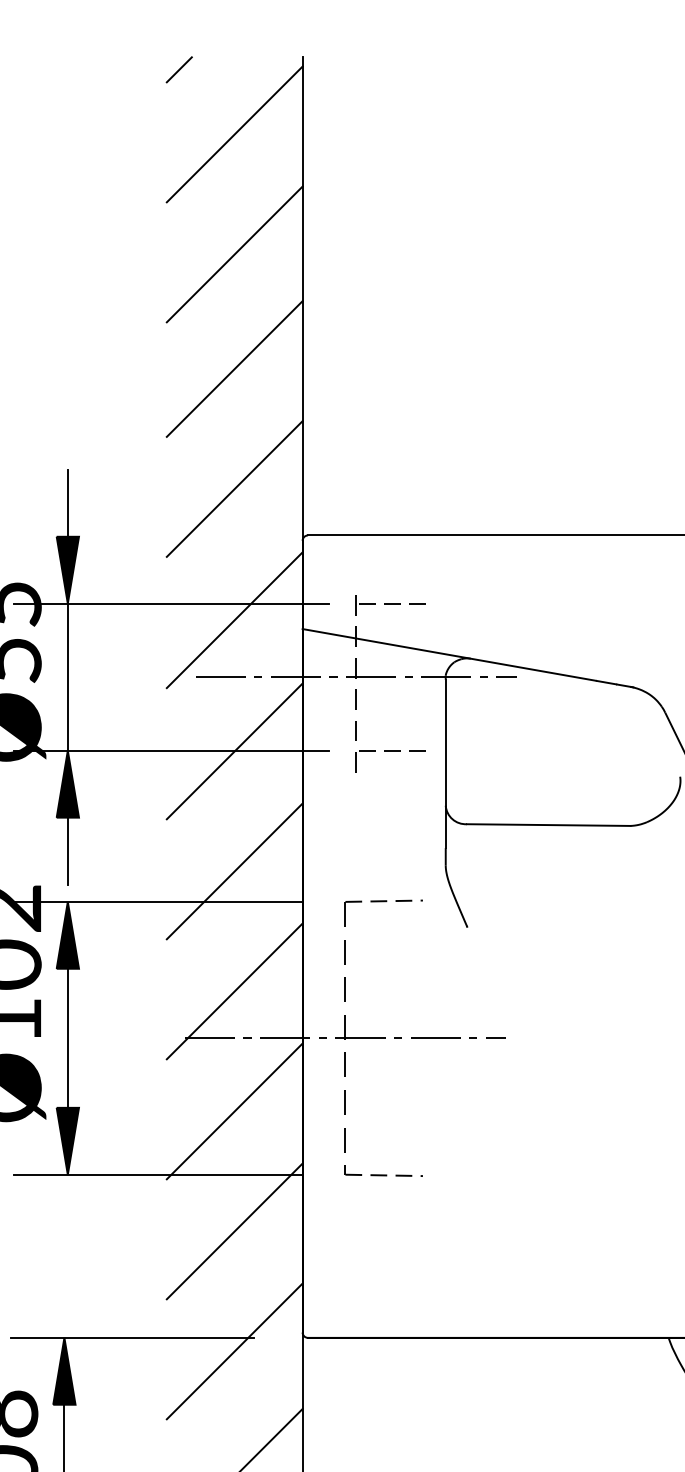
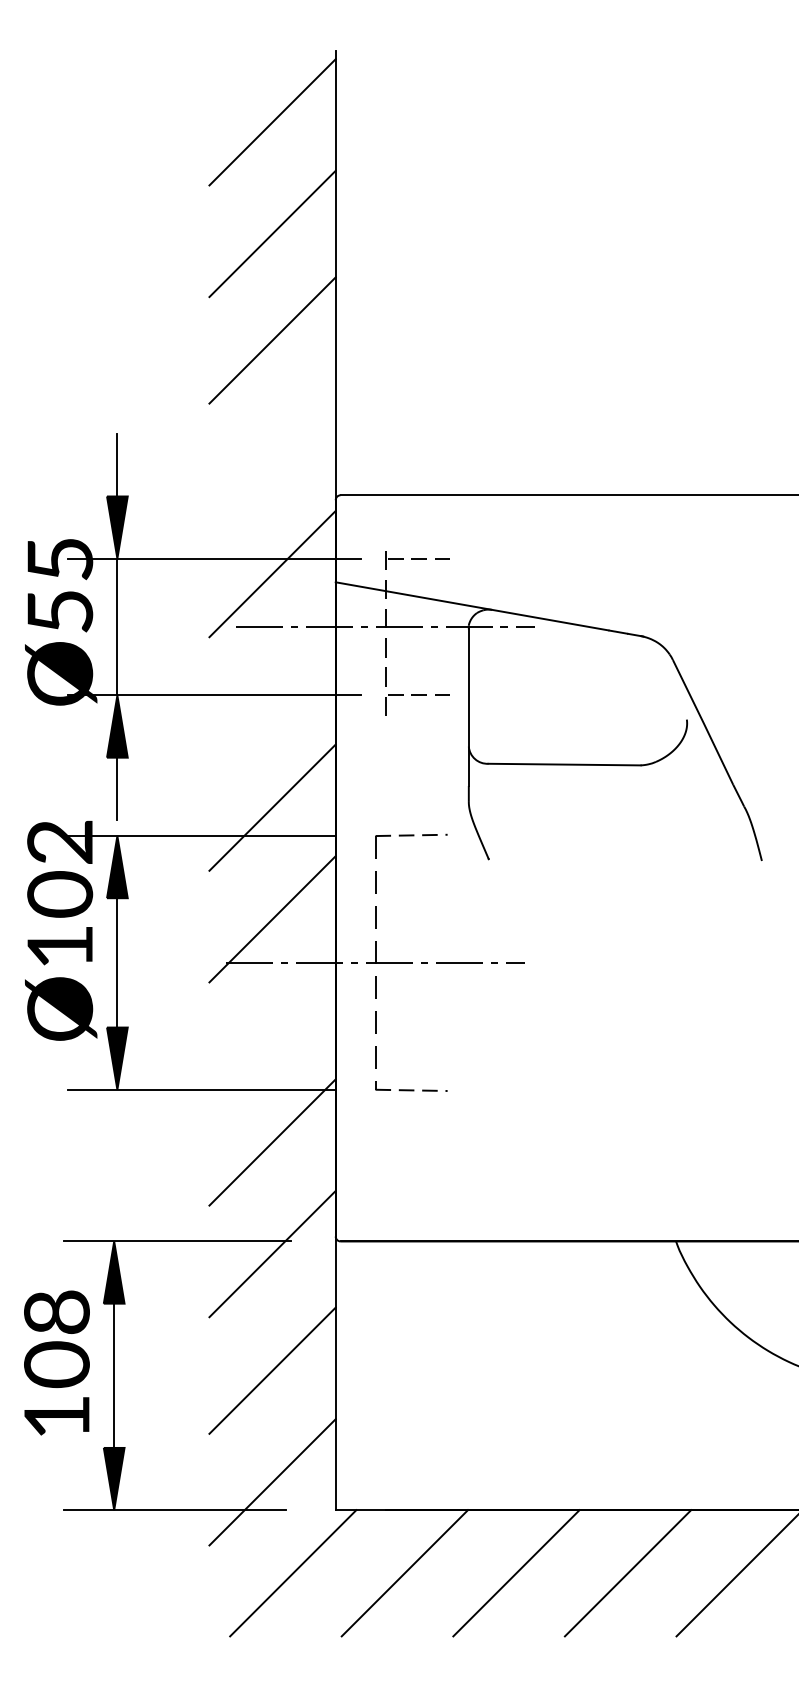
line: (178, 69) -> (220, 61), removed
line: (234, 488) -> (272, 451), removed
line: (234, 750) -> (272, 695), removed
line: (234, 1111) -> (272, 1030), removed

